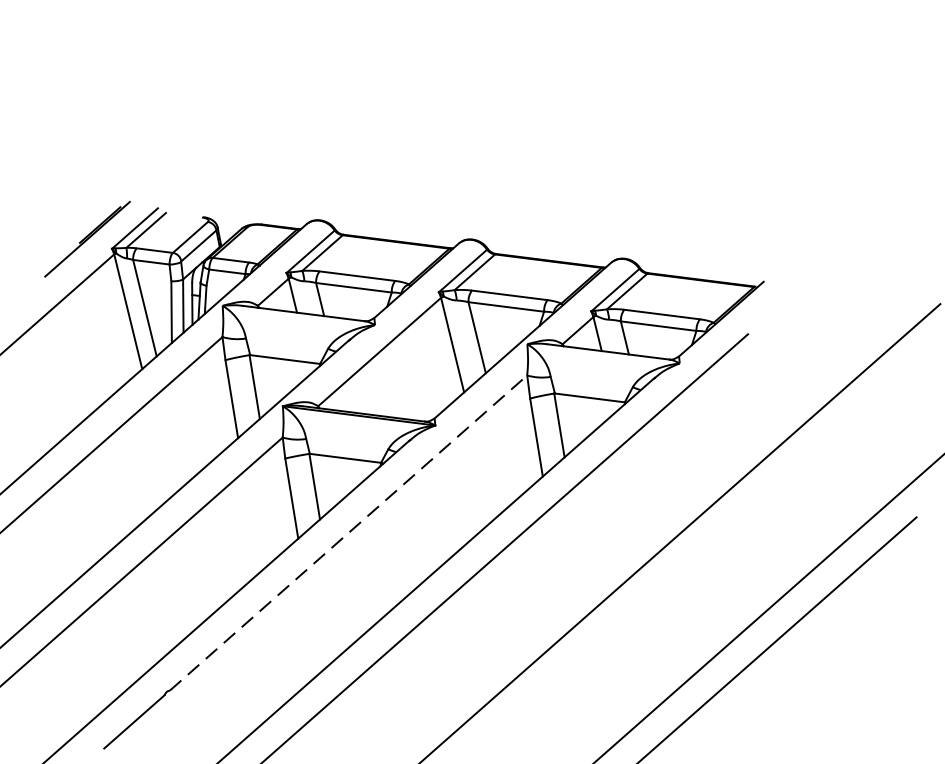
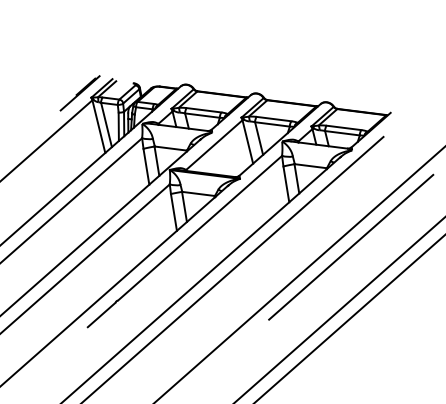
line: (349, 531) -> (200, 227), dashed -> solid
line: (678, 572) -> (351, 246), added

